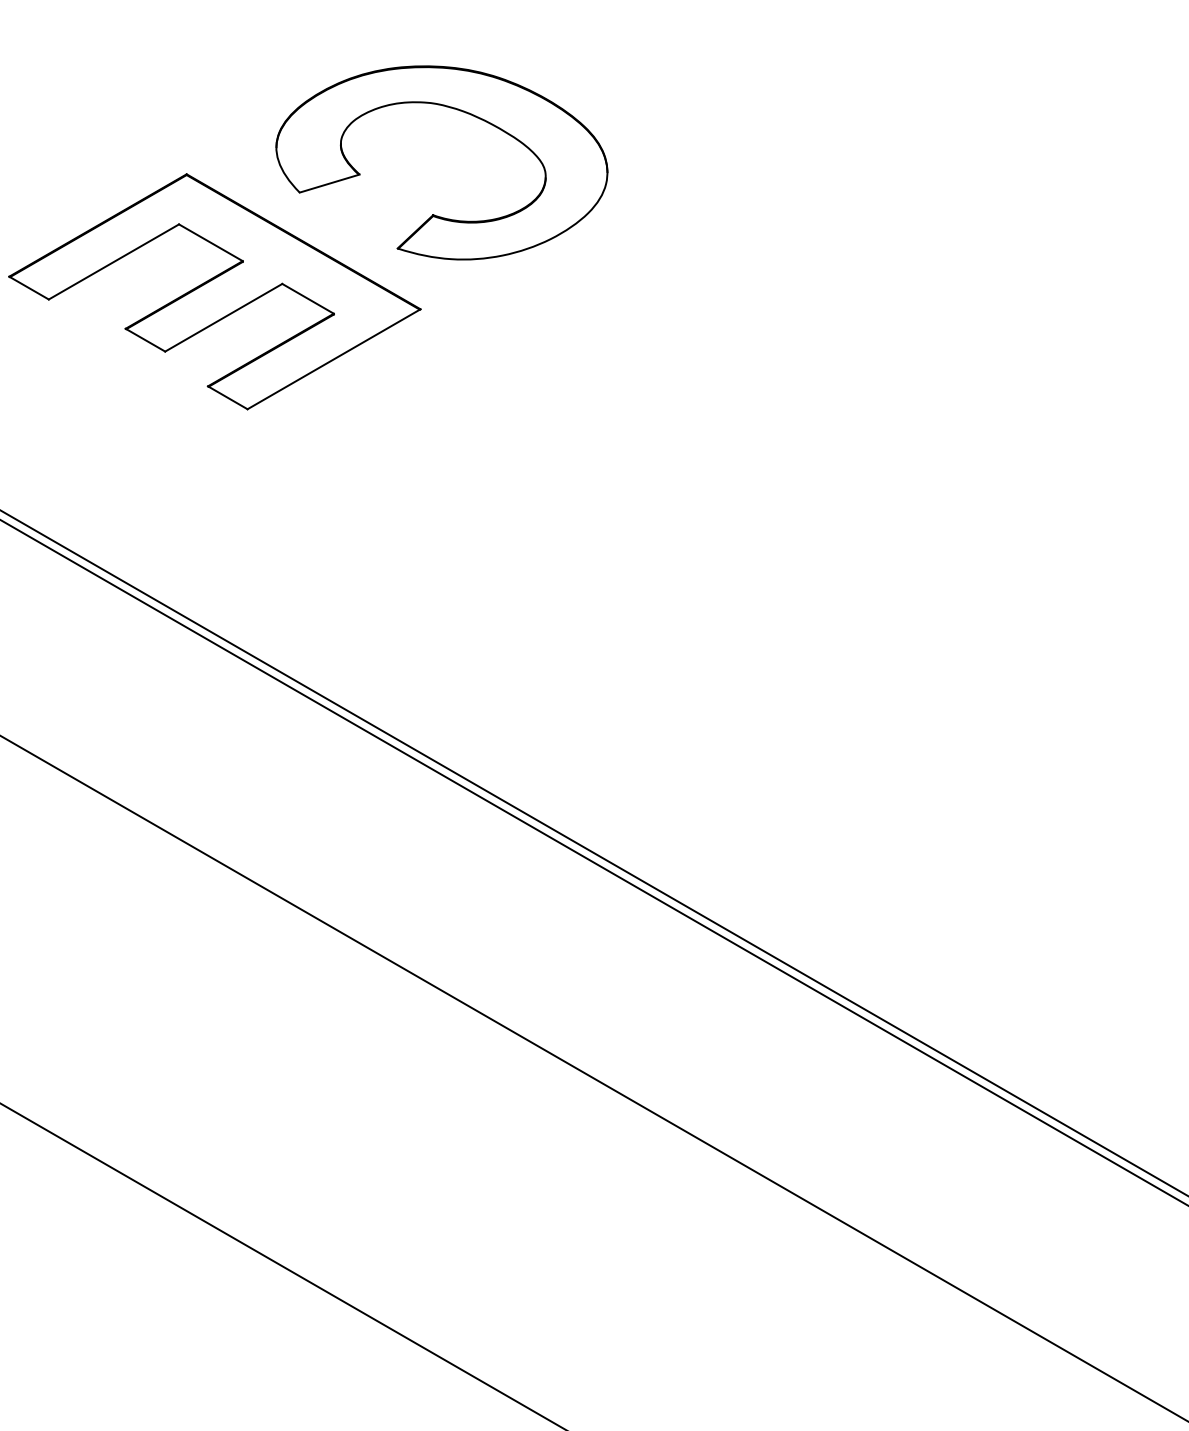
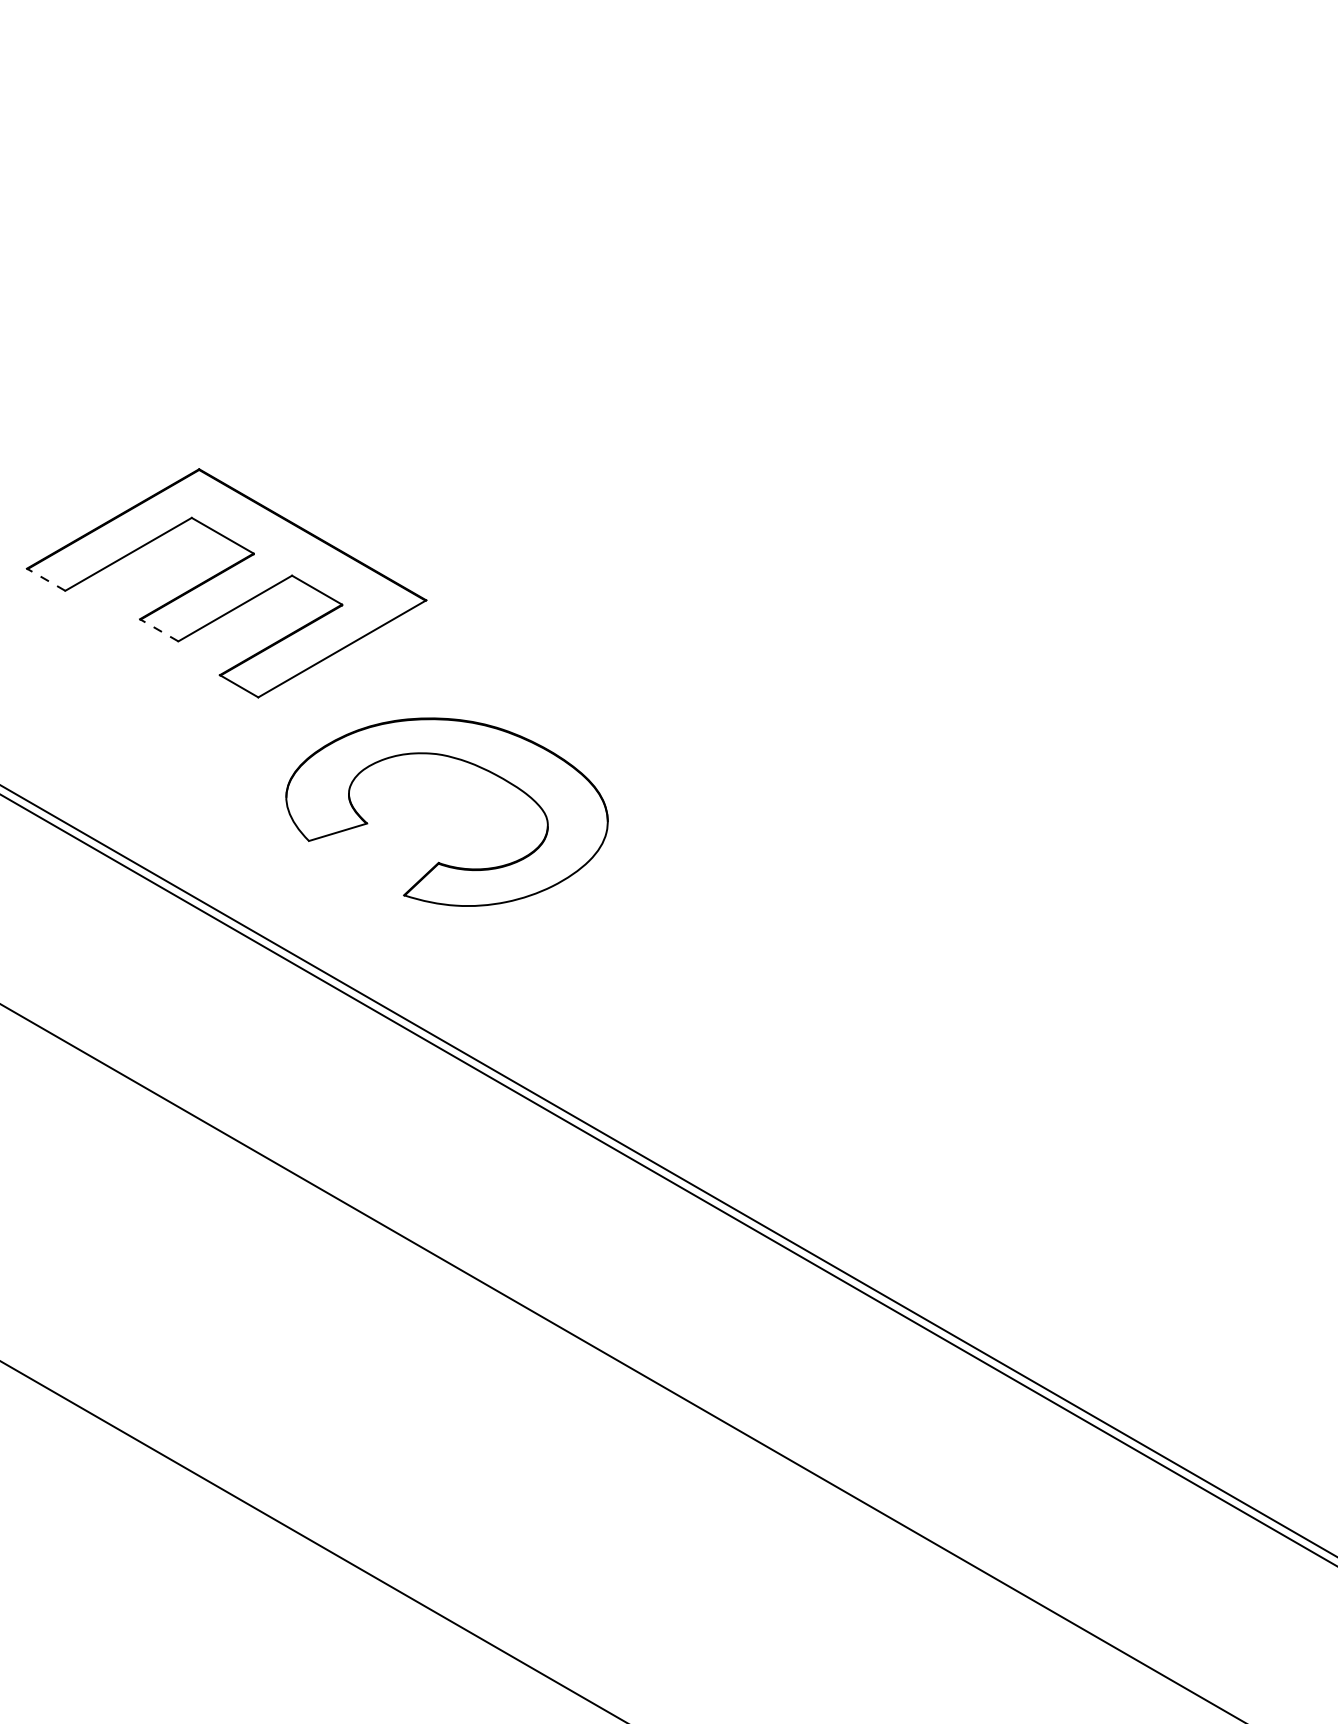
part: (433, 213) -> (438, 861), moved
line: (28, 287) -> (45, 579), solid -> dashed
line: (144, 340) -> (158, 630), solid -> dashed

